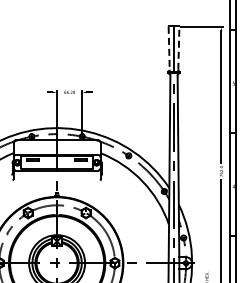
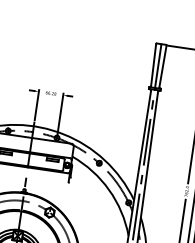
line: (178, 47) -> (162, 65), dashed -> solid
line: (169, 48) -> (153, 65), dashed -> solid

